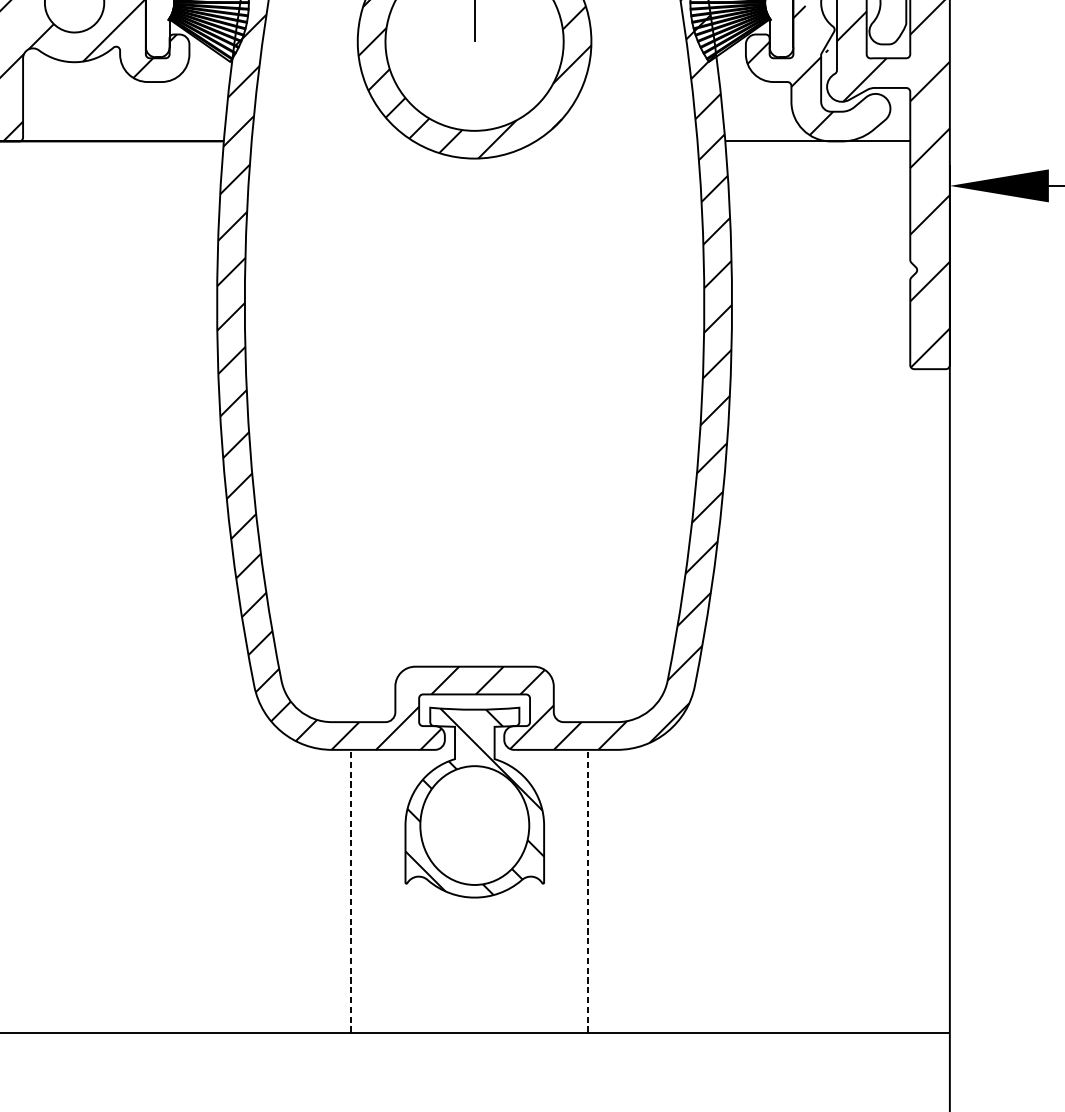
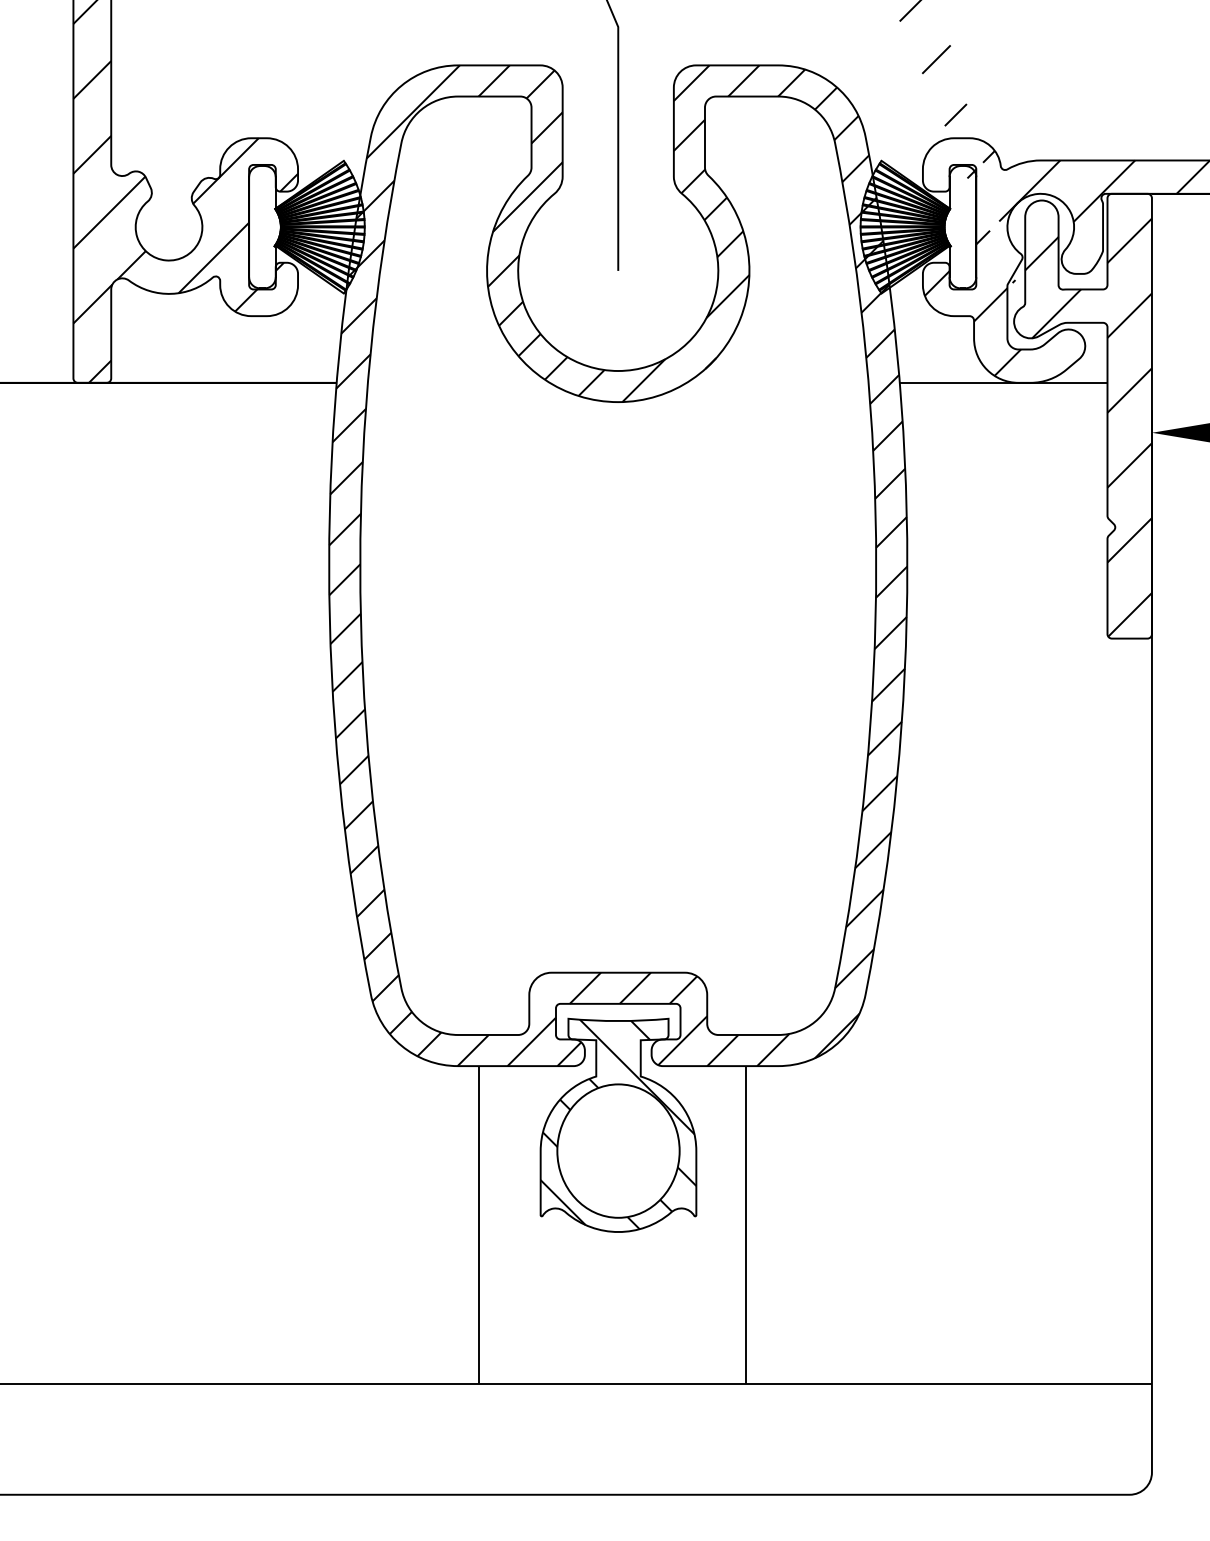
line: (351, 890) -> (479, 1224), dashed -> solid
line: (588, 890) -> (746, 1224), dashed -> solid

